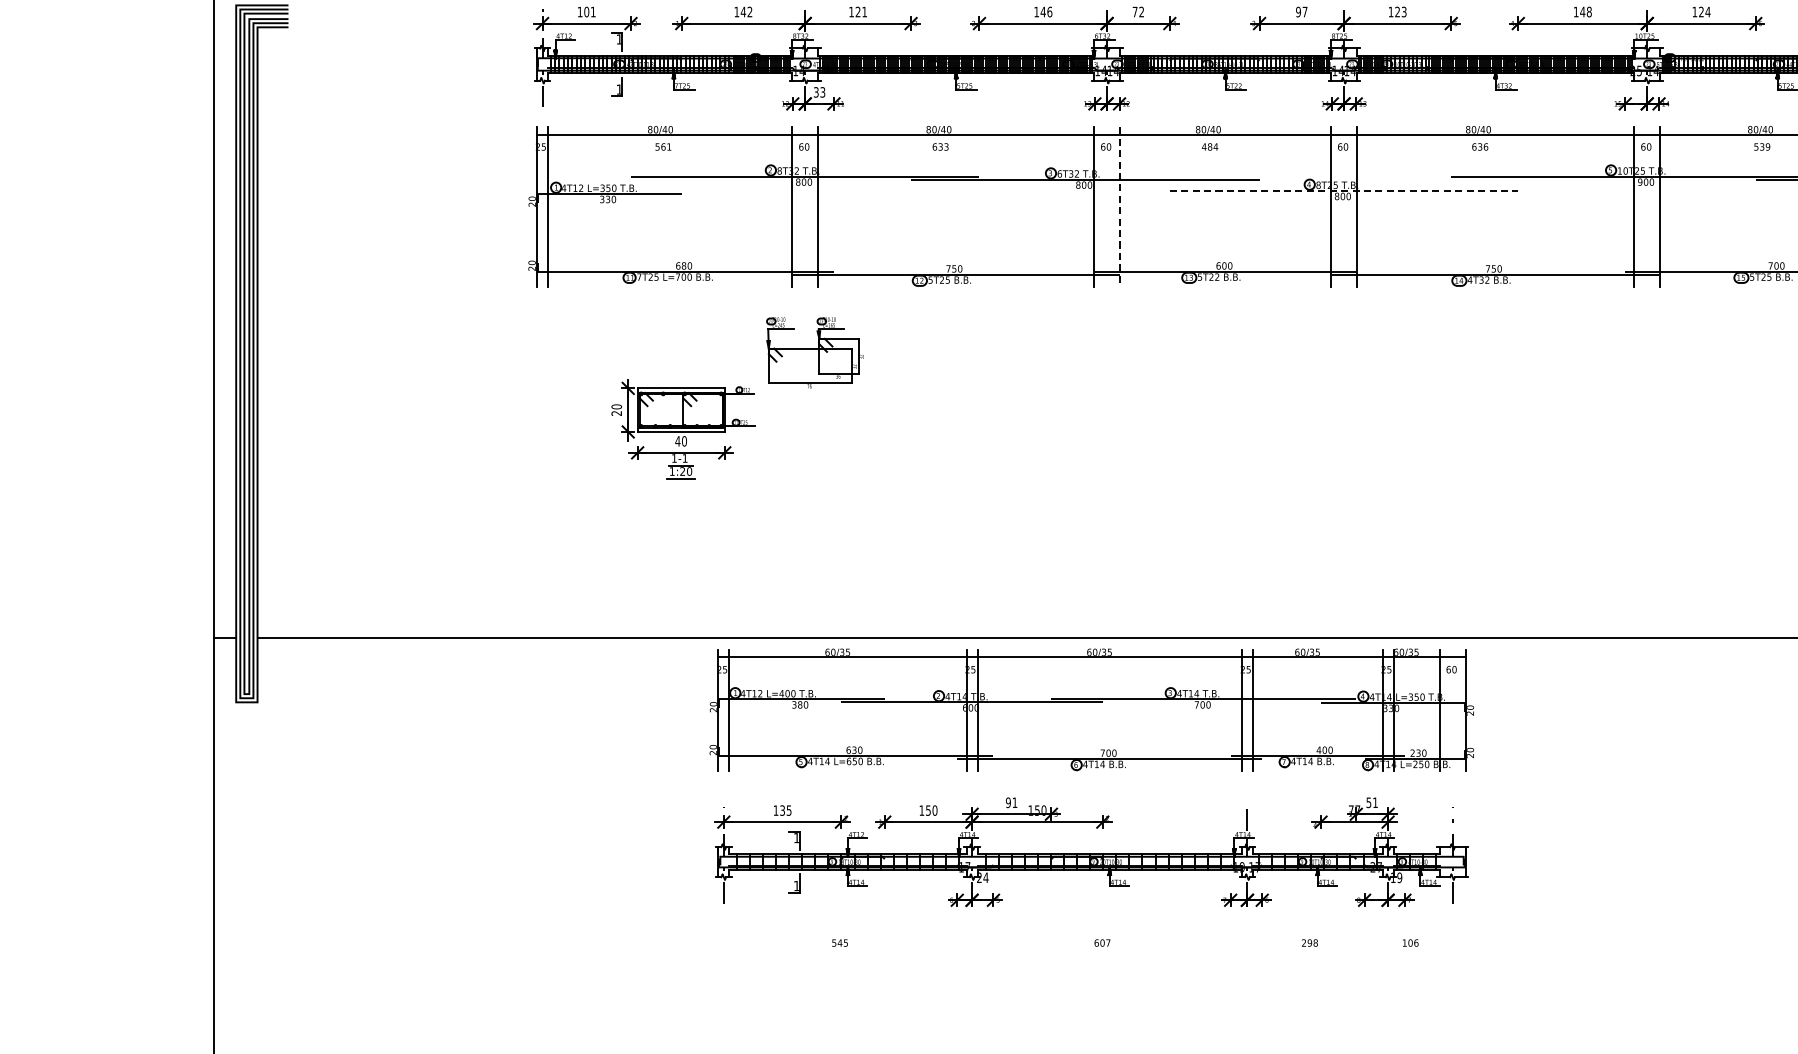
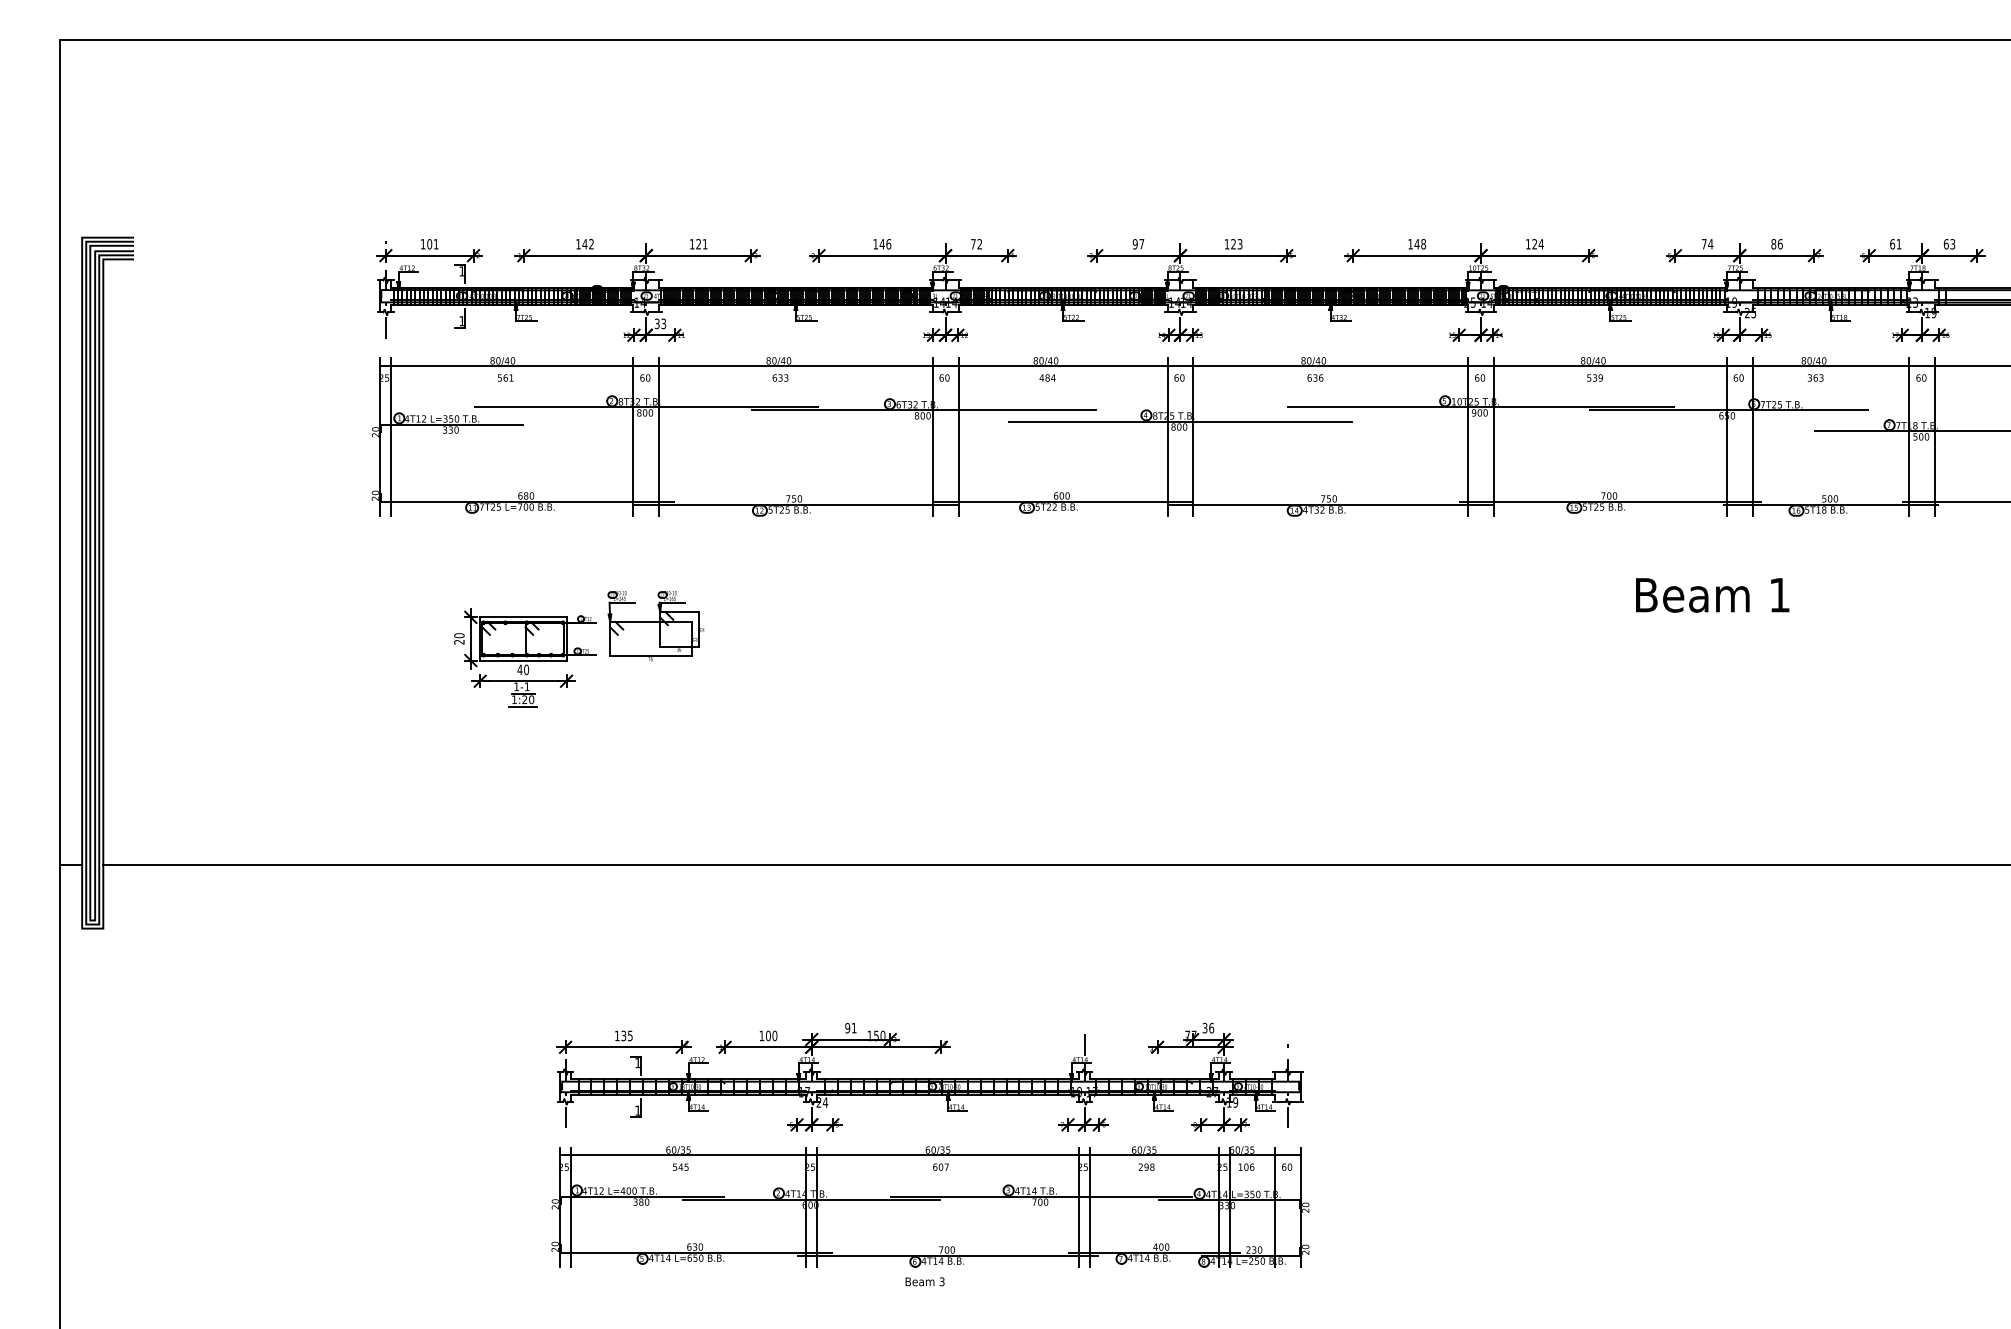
line: (1344, 190) -> (1180, 421), dashed -> solid
line: (1120, 206) -> (958, 437), dashed -> solid
part: (814, 353) -> (655, 626), moved
part: (1091, 709) -> (930, 1206), moved
text: (1372, 802) -> (1208, 1027), 51 -> 36
text: (928, 810) -> (768, 1035), 150 -> 100

